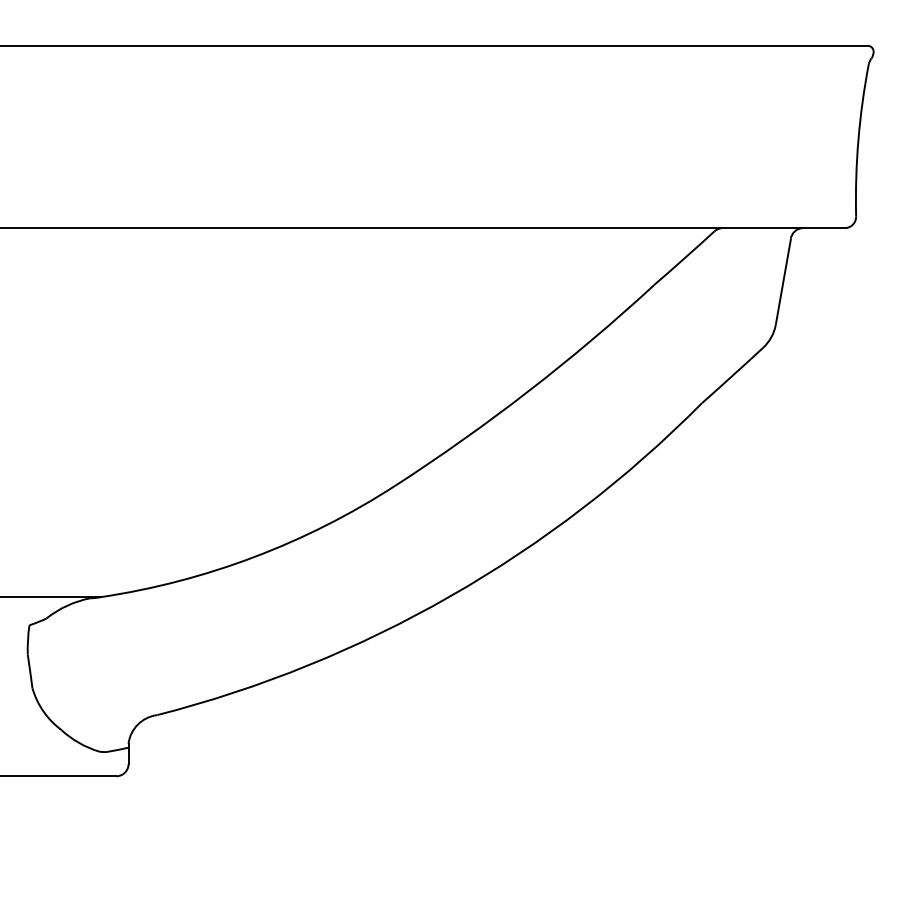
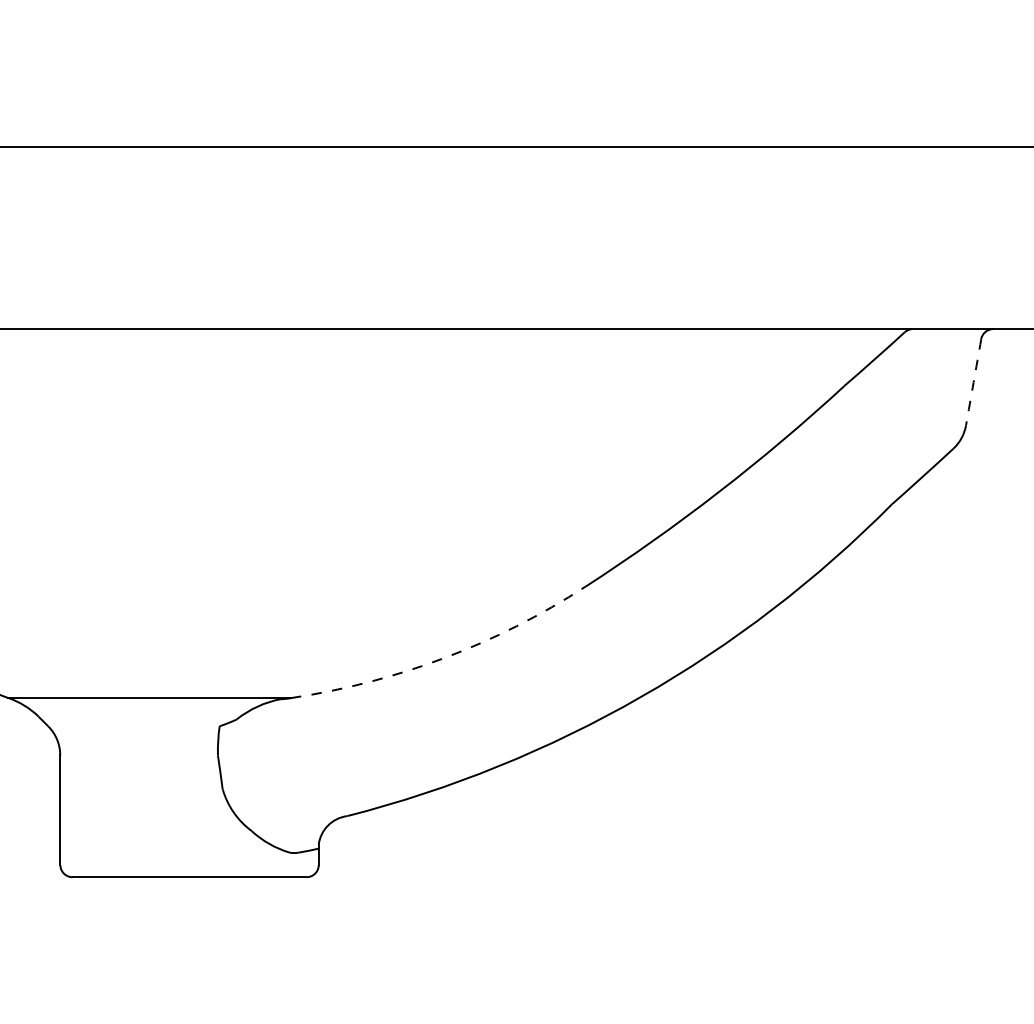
arc: (783, 281) -> (973, 382), solid -> dashed
arc: (254, 557) -> (444, 658), solid -> dashed

